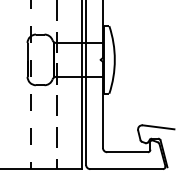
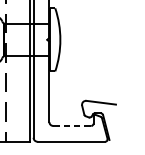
line: (128, 152) -> (73, 126), solid -> dashed

